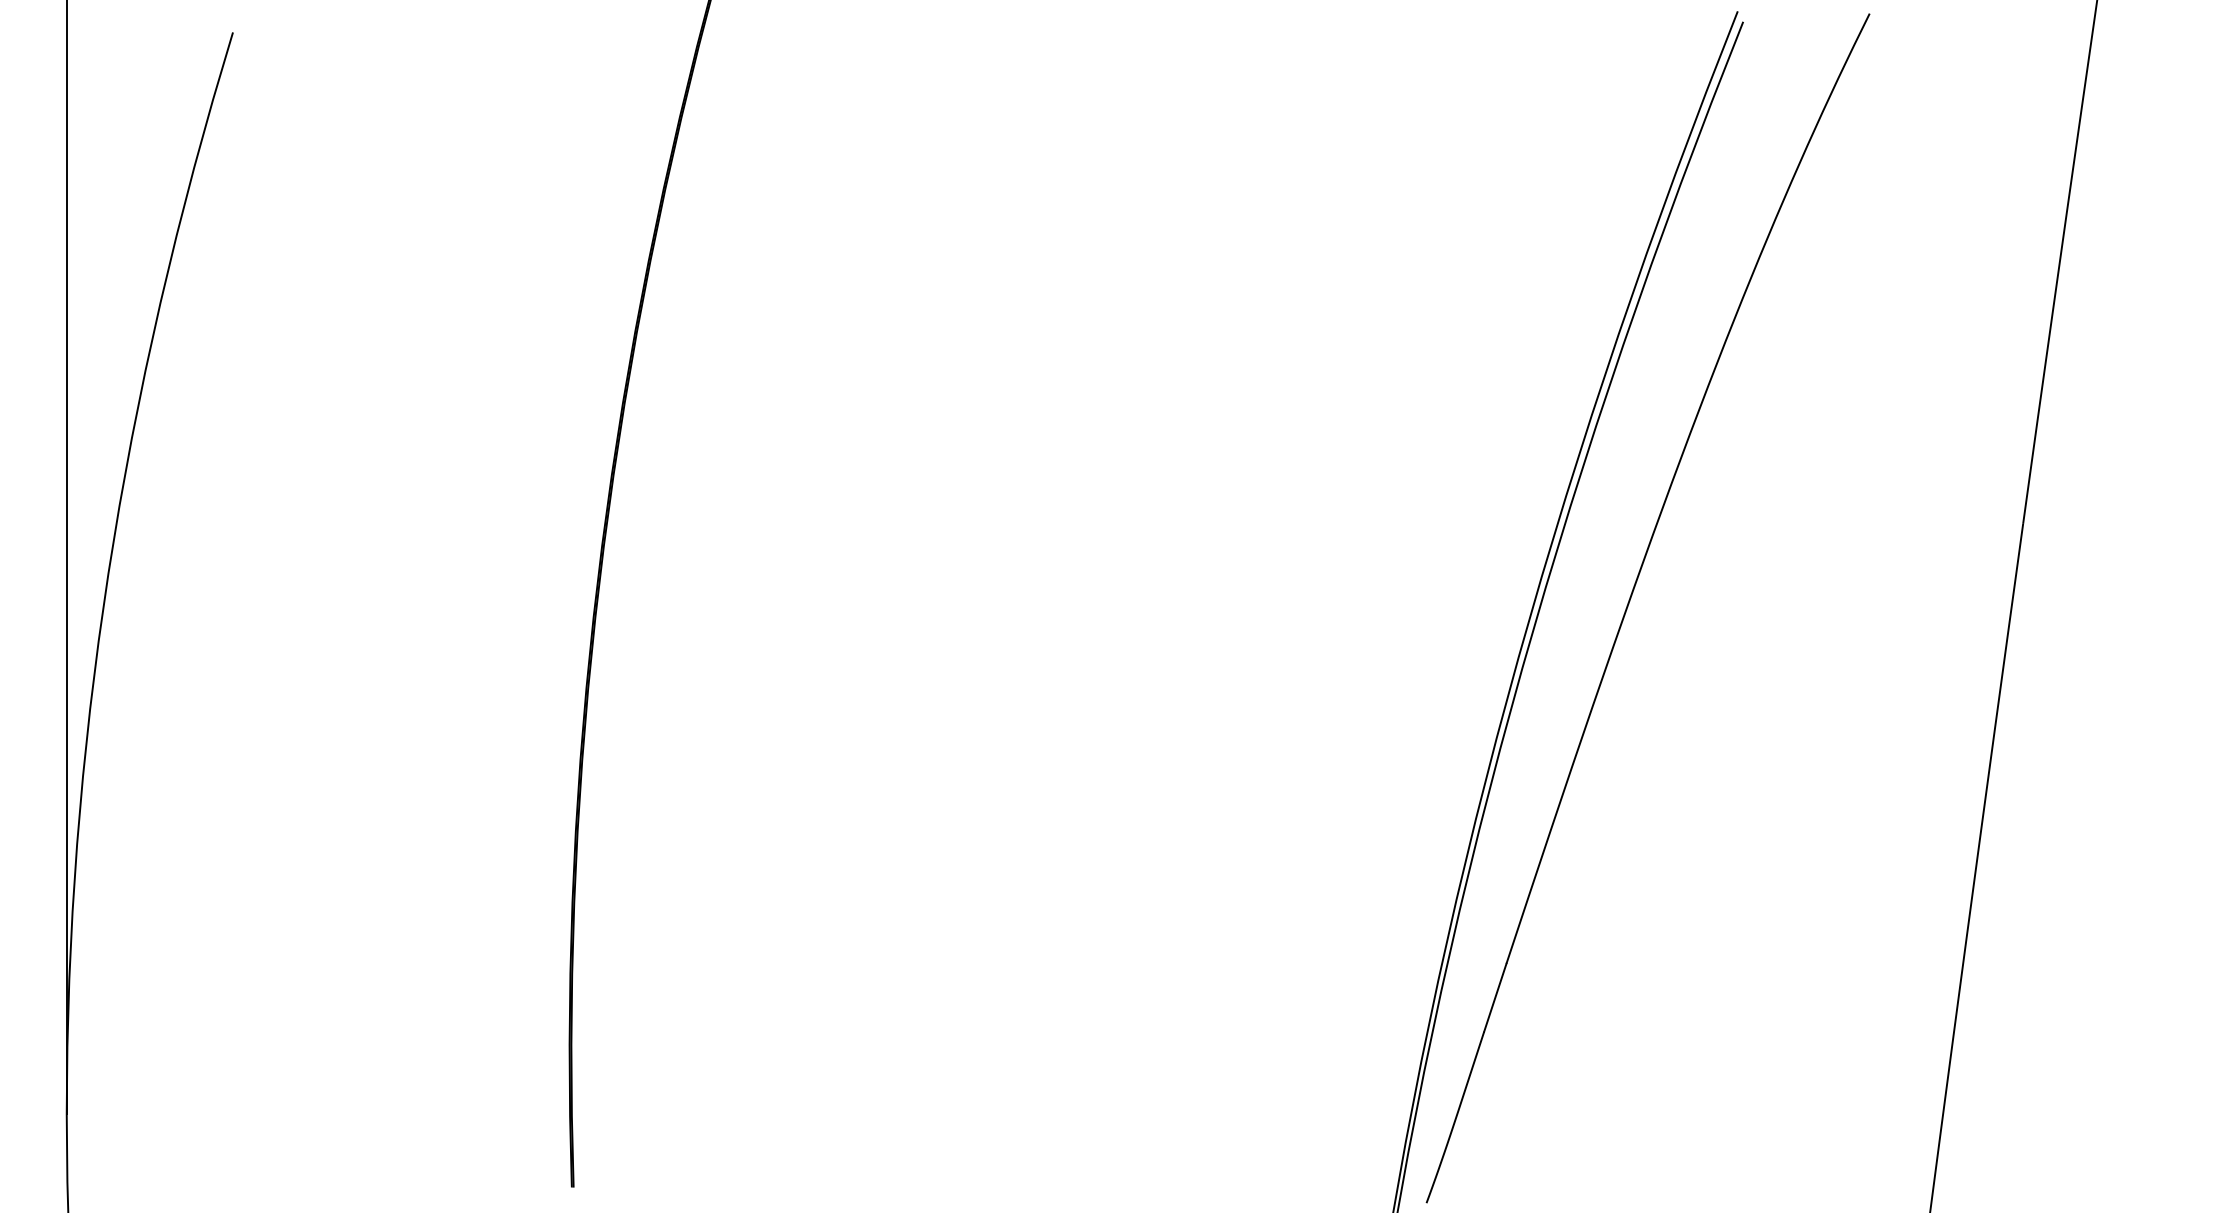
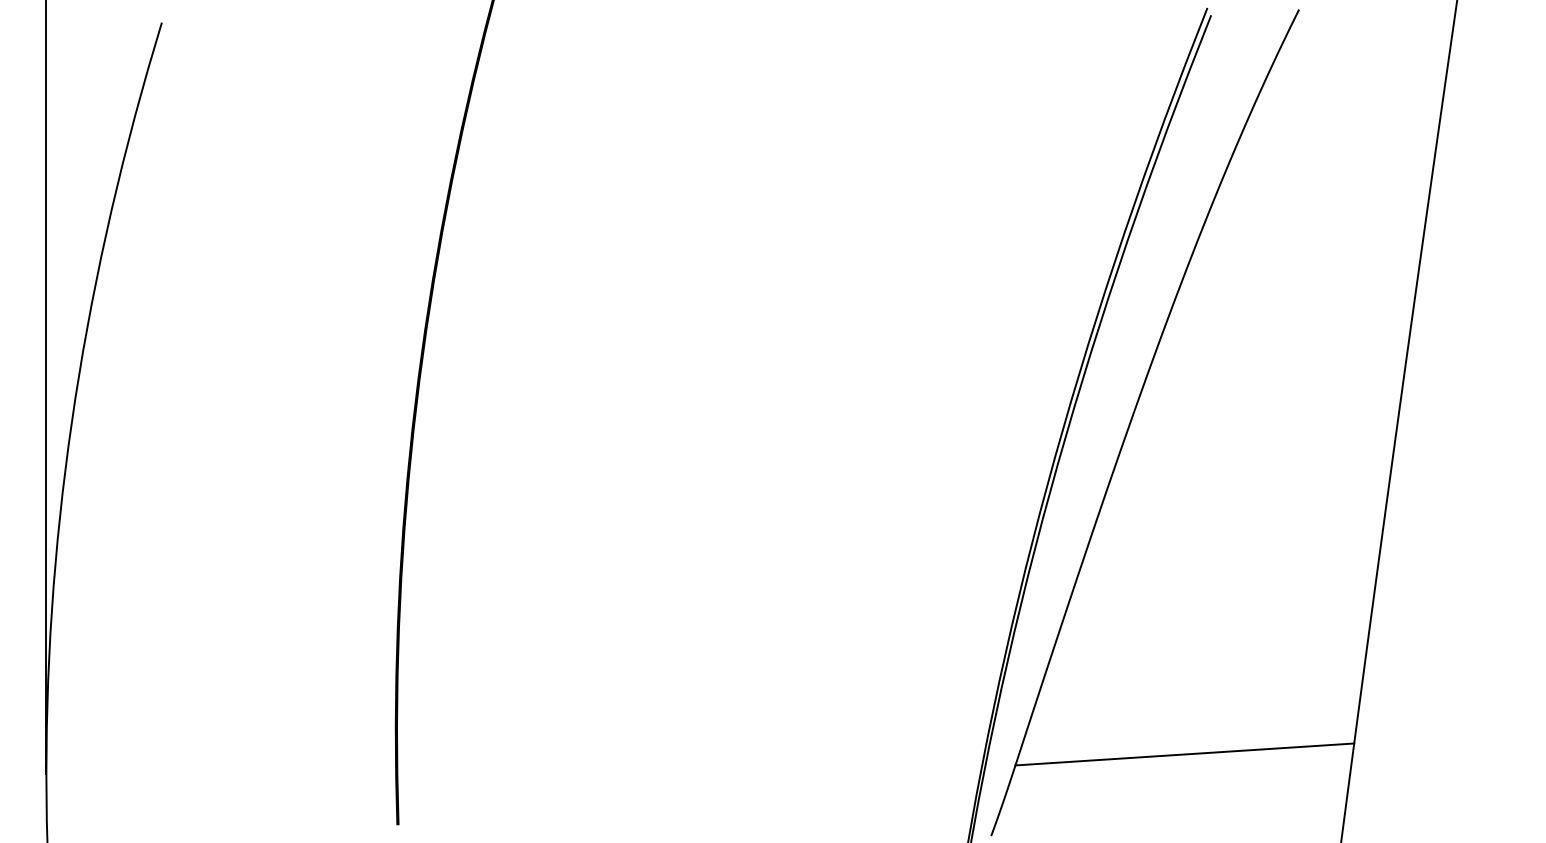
line: (1704, 1085) -> (1184, 754), added

